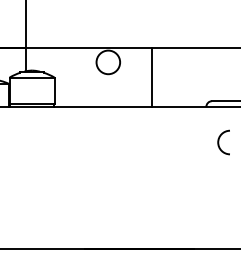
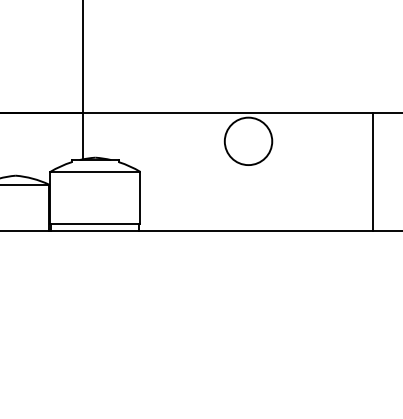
line: (152, 77) -> (373, 171), moved

